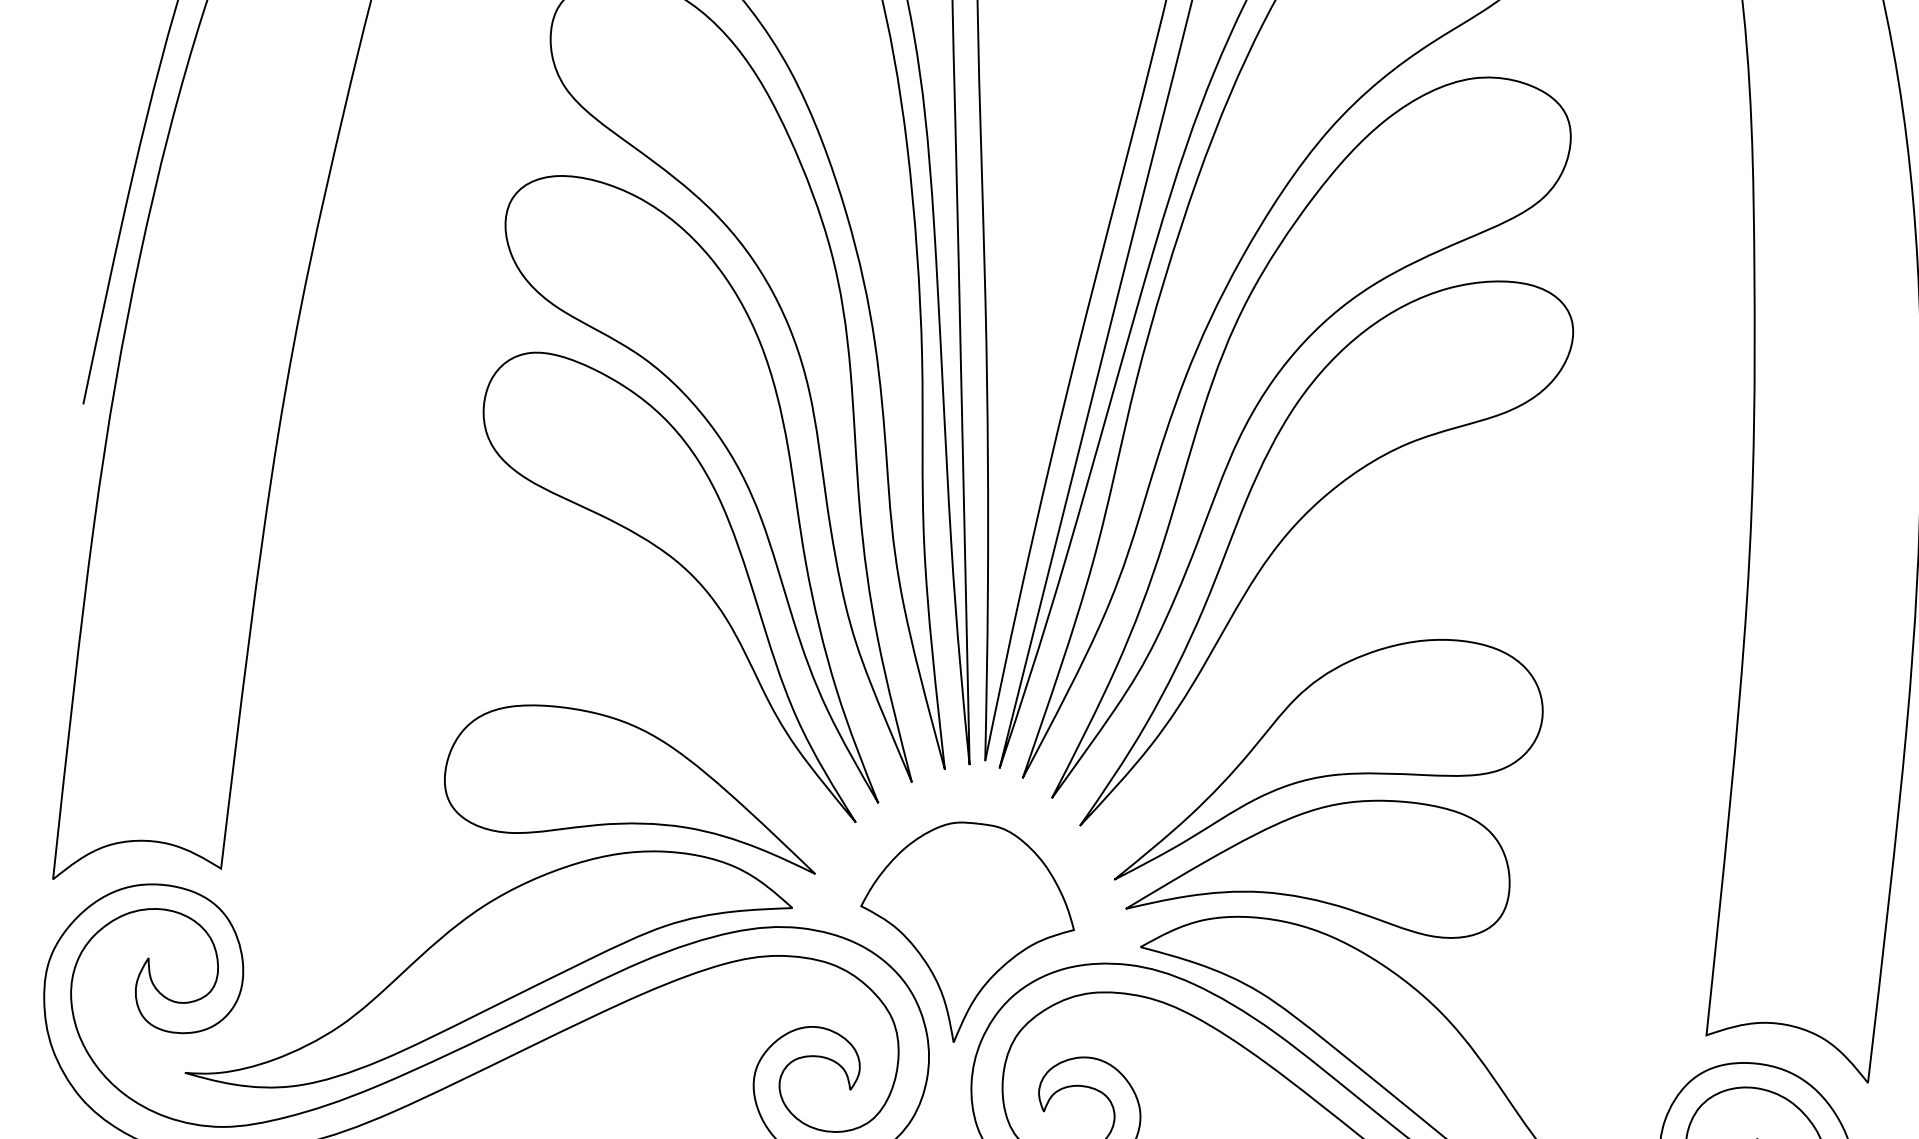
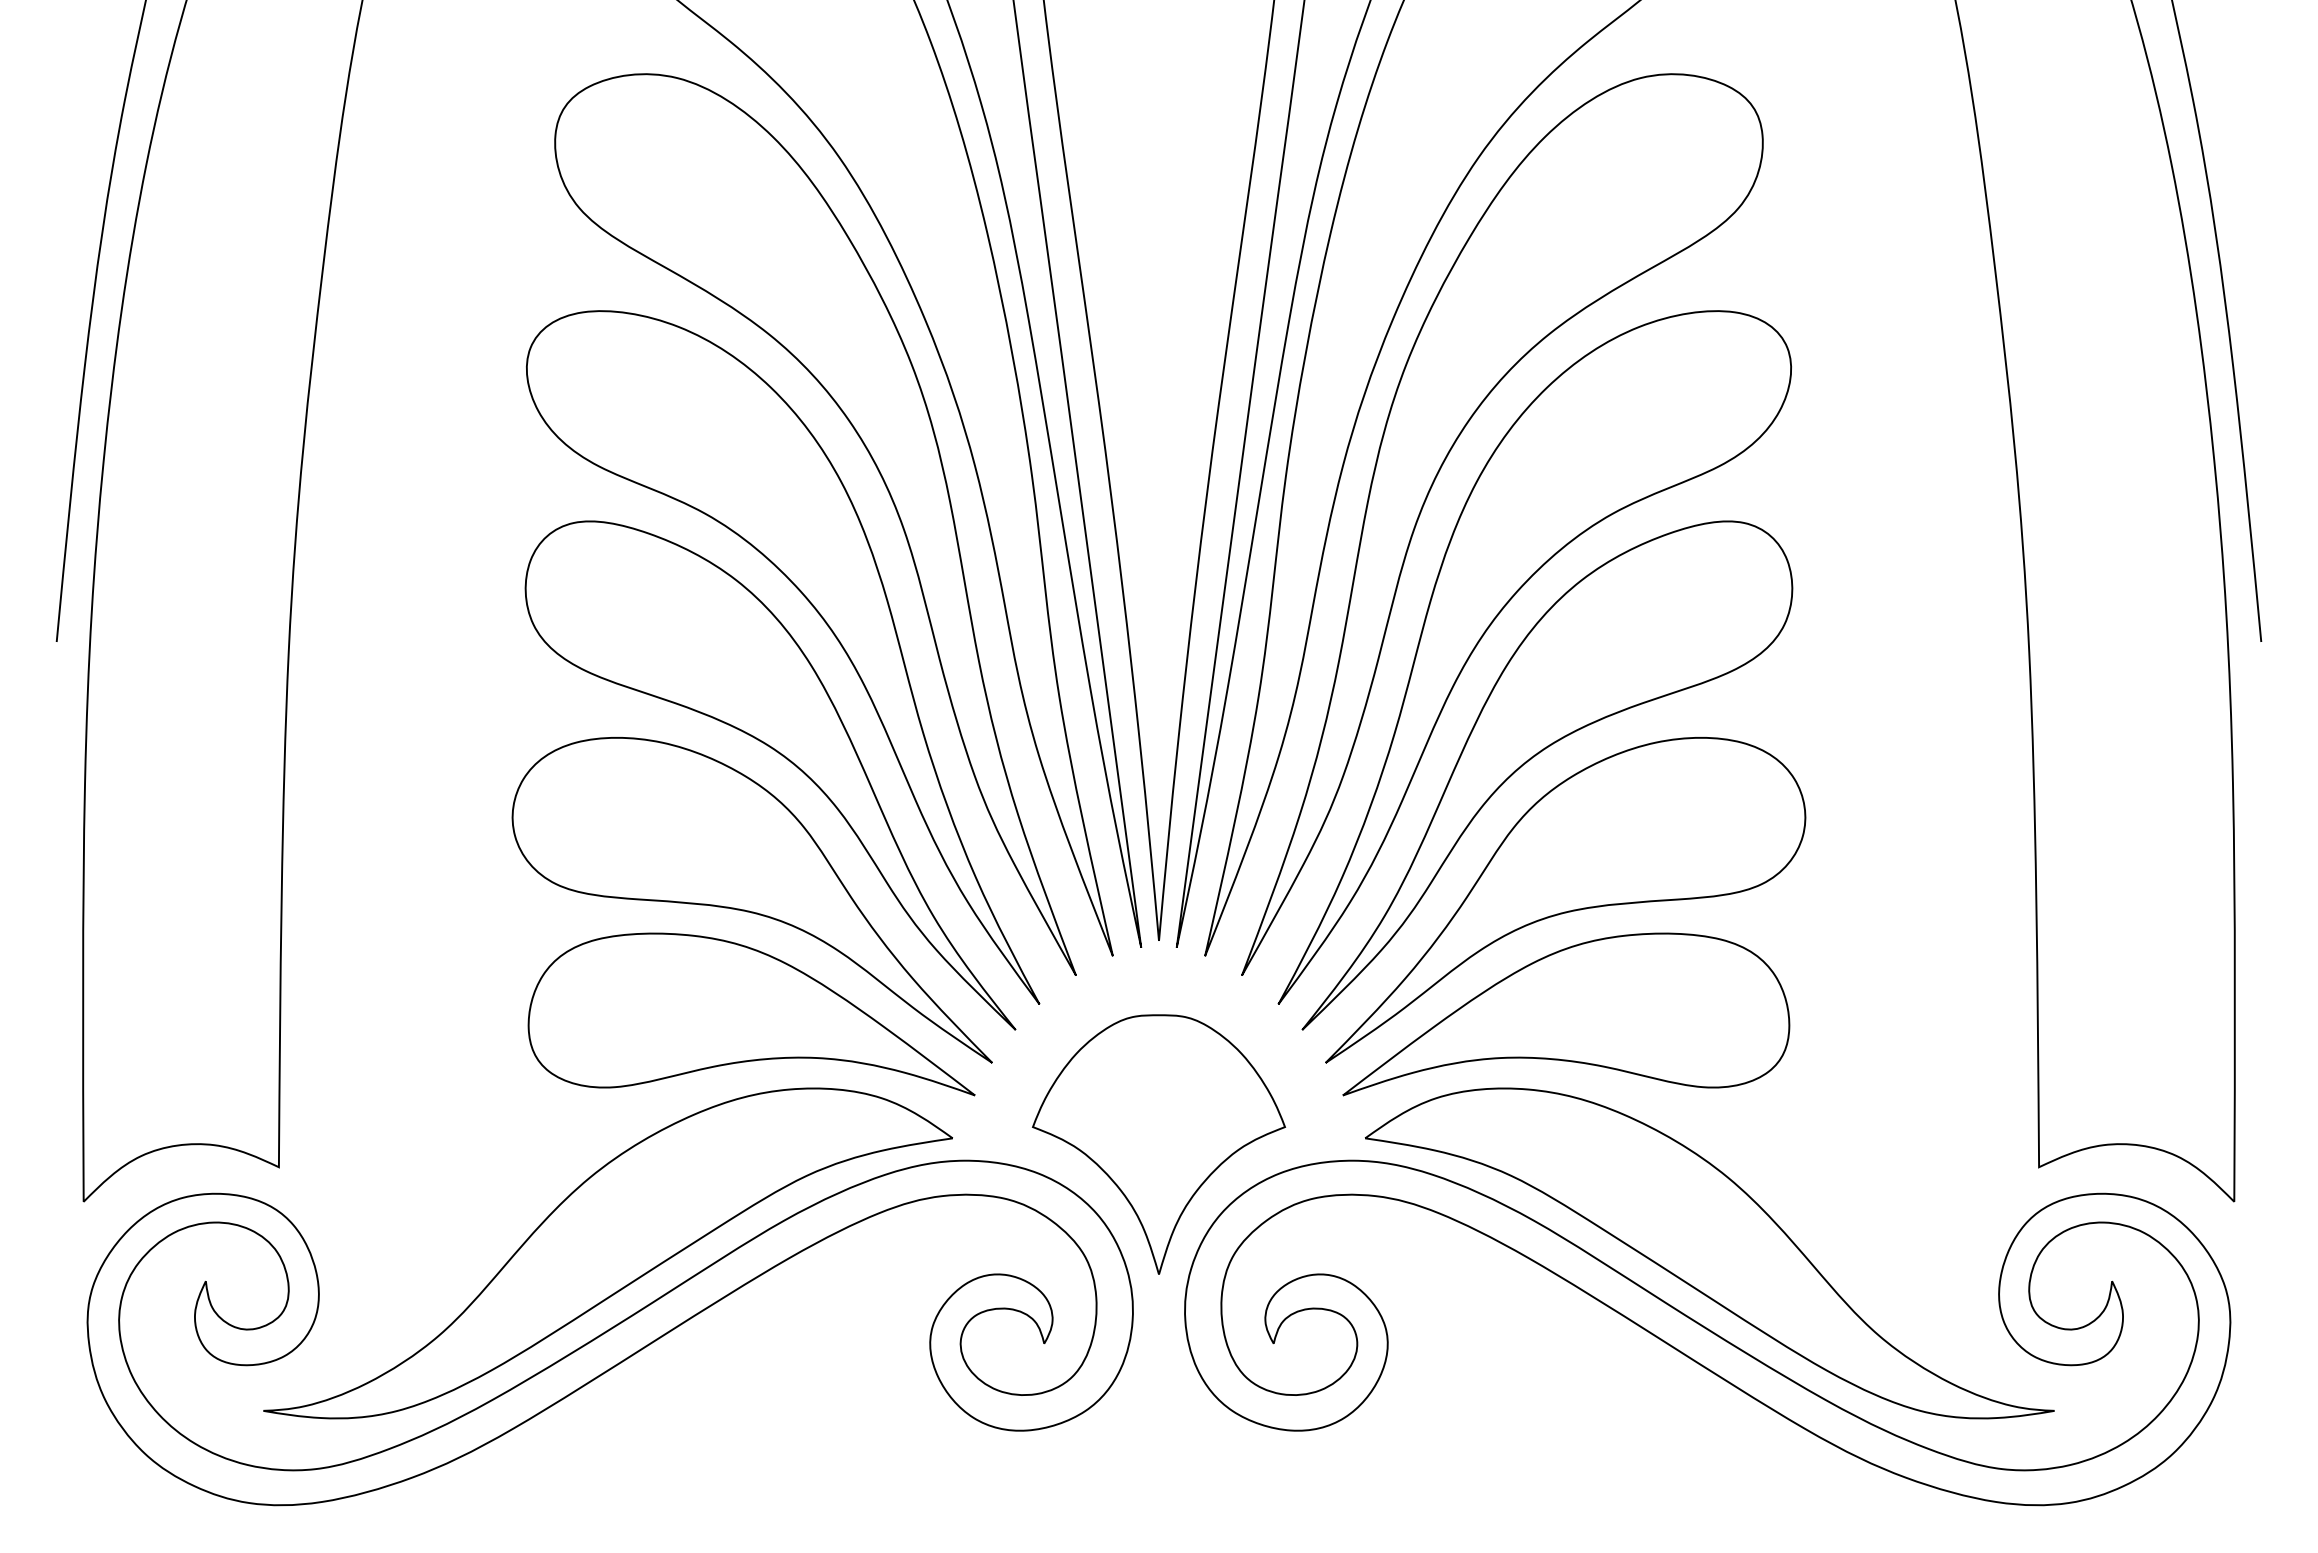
part: (1319, 641) -> (1534, 757), added
part: (645, 688) -> (751, 900), added

